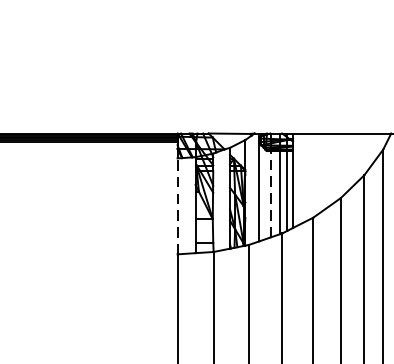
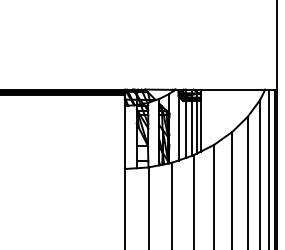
line: (271, 192) -> (186, 128), dashed -> solid
line: (177, 206) -> (124, 137), dashed -> solid

